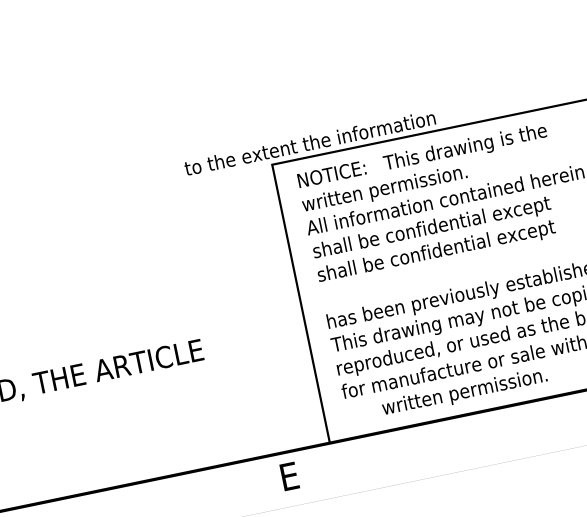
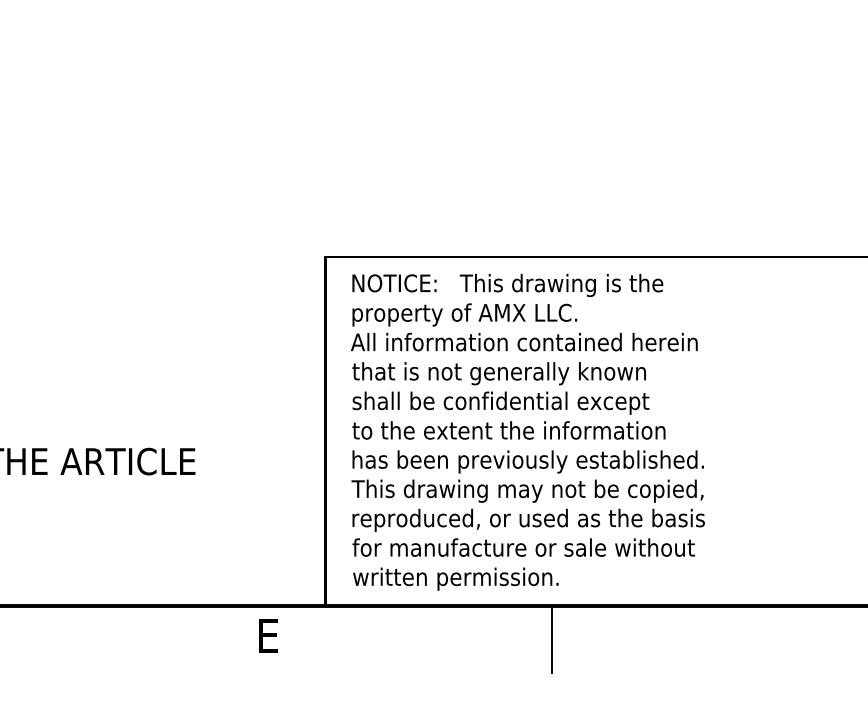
text: (309, 143) -> (508, 430), moved
text: (392, 187) -> (464, 314), written permission. -> property of AMX LLC.
text: (431, 228) -> (500, 373), shall be confidential except -> that is not generally known
text: (464, 392) -> (455, 578), moved
line: (515, 432) -> (551, 639), added

